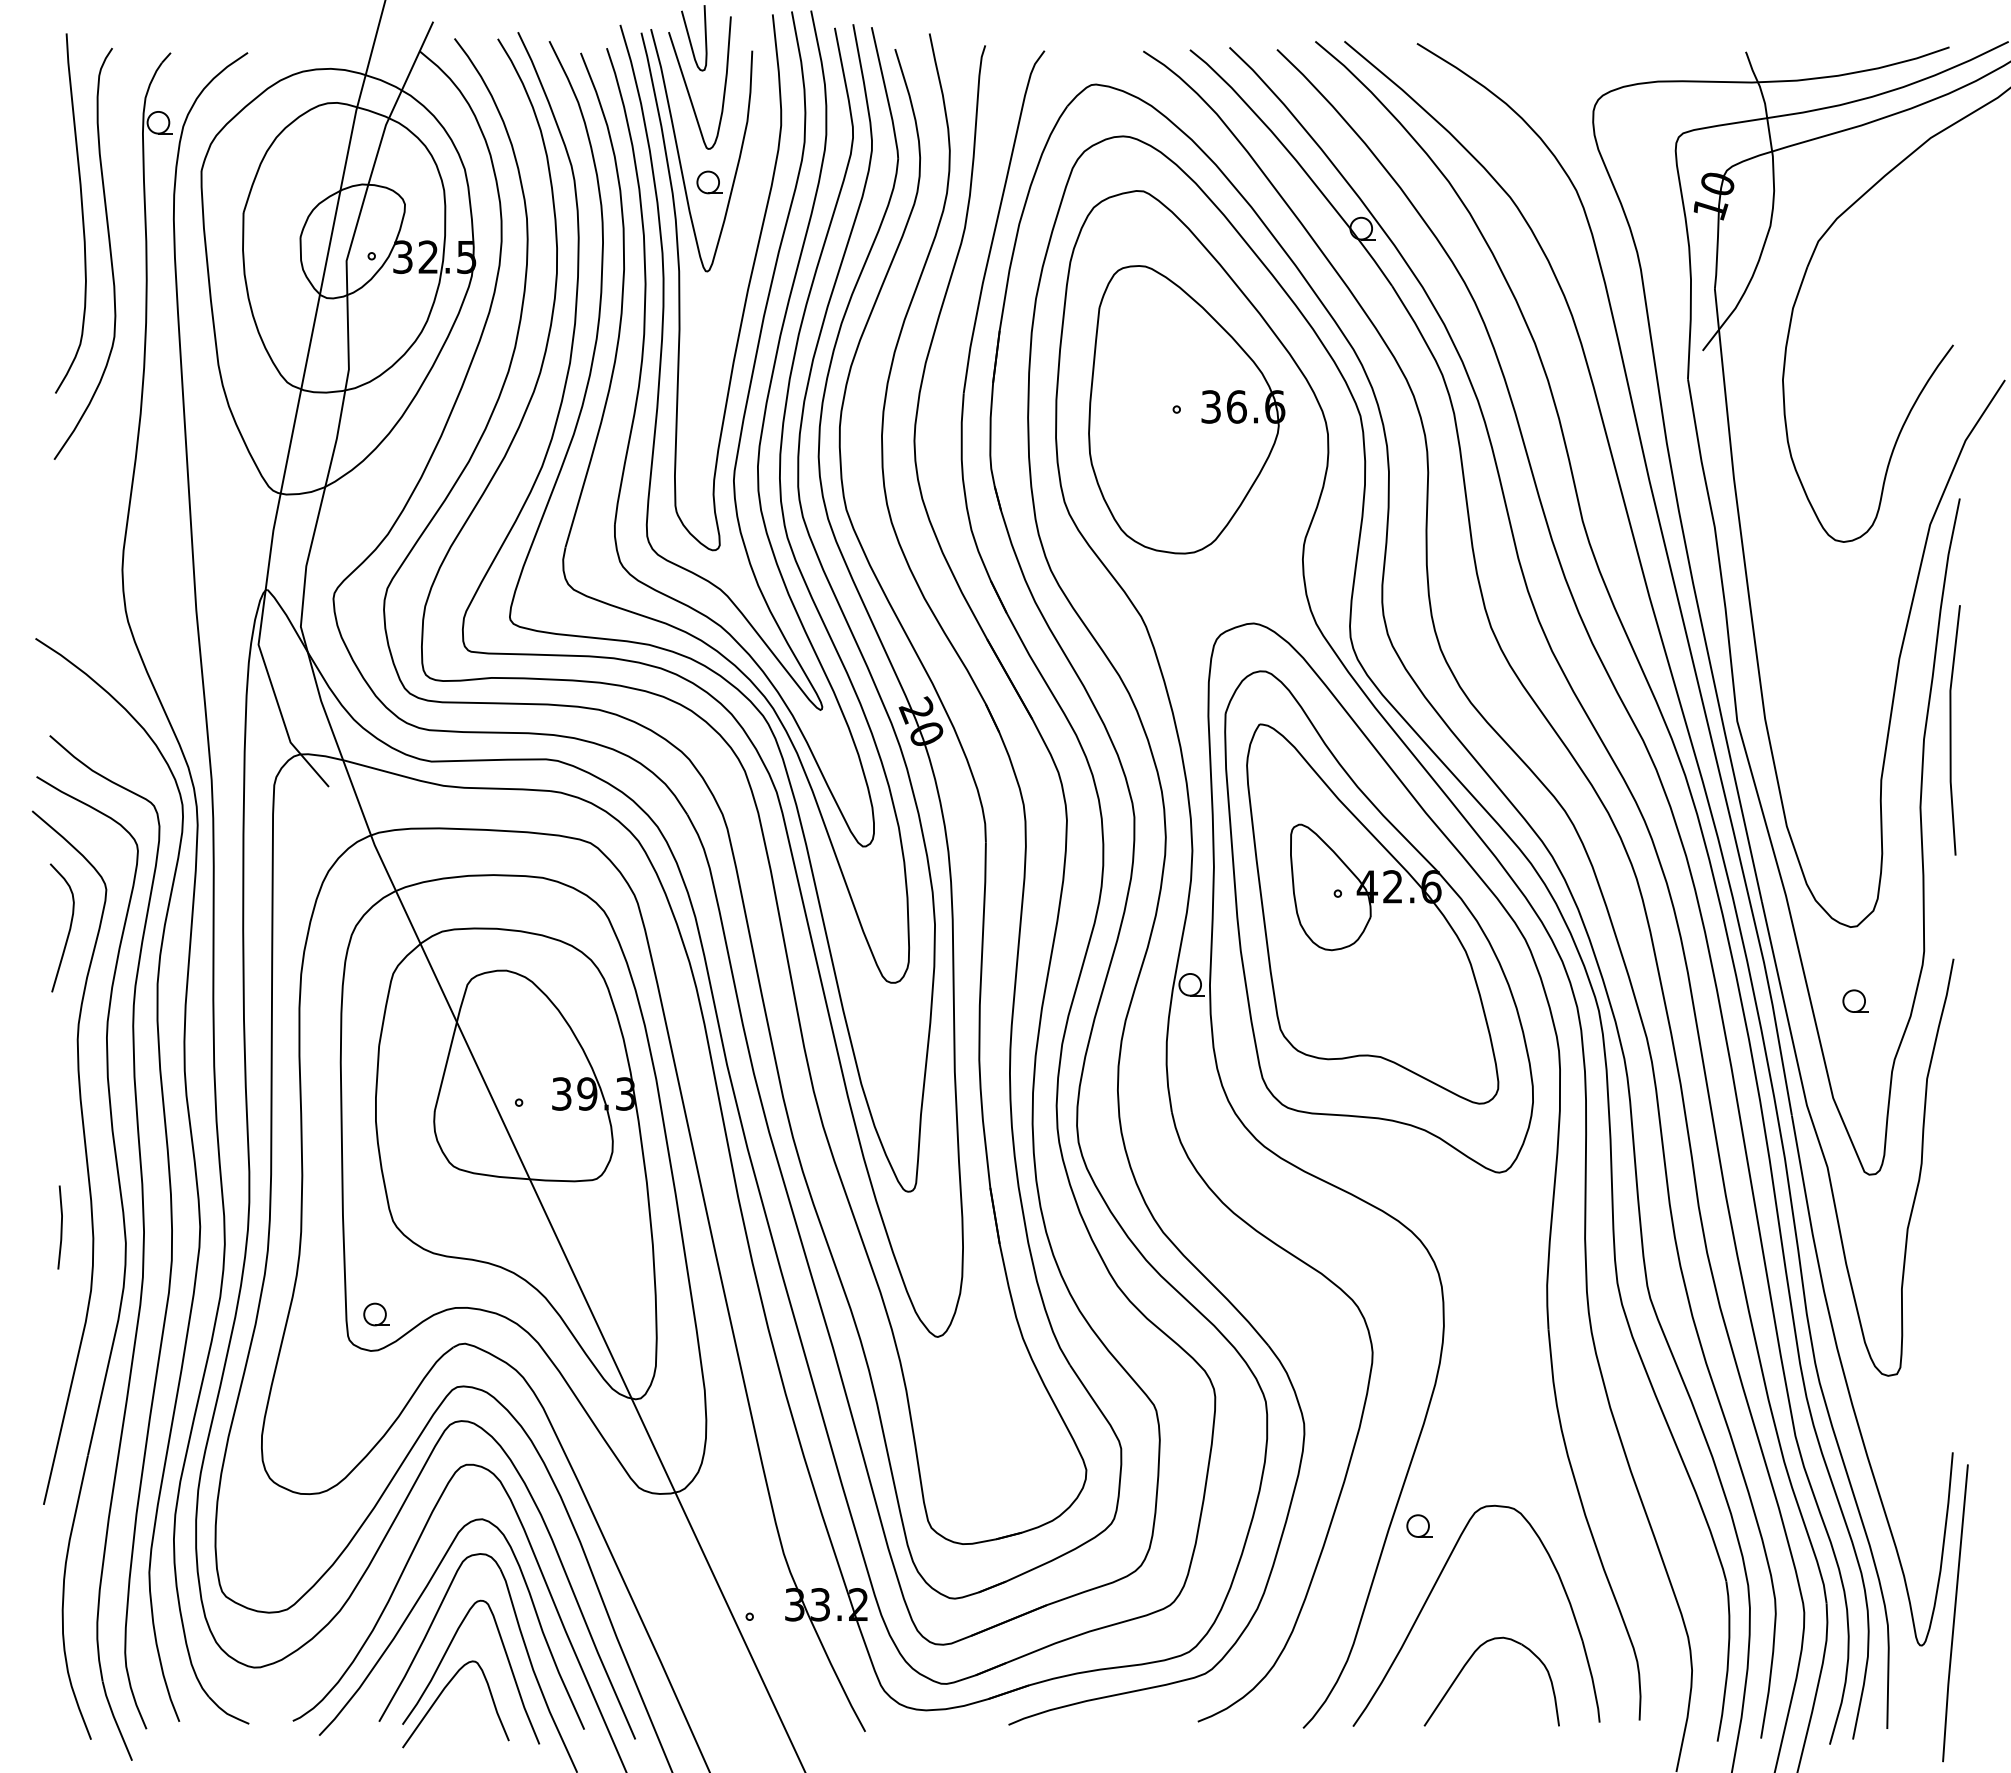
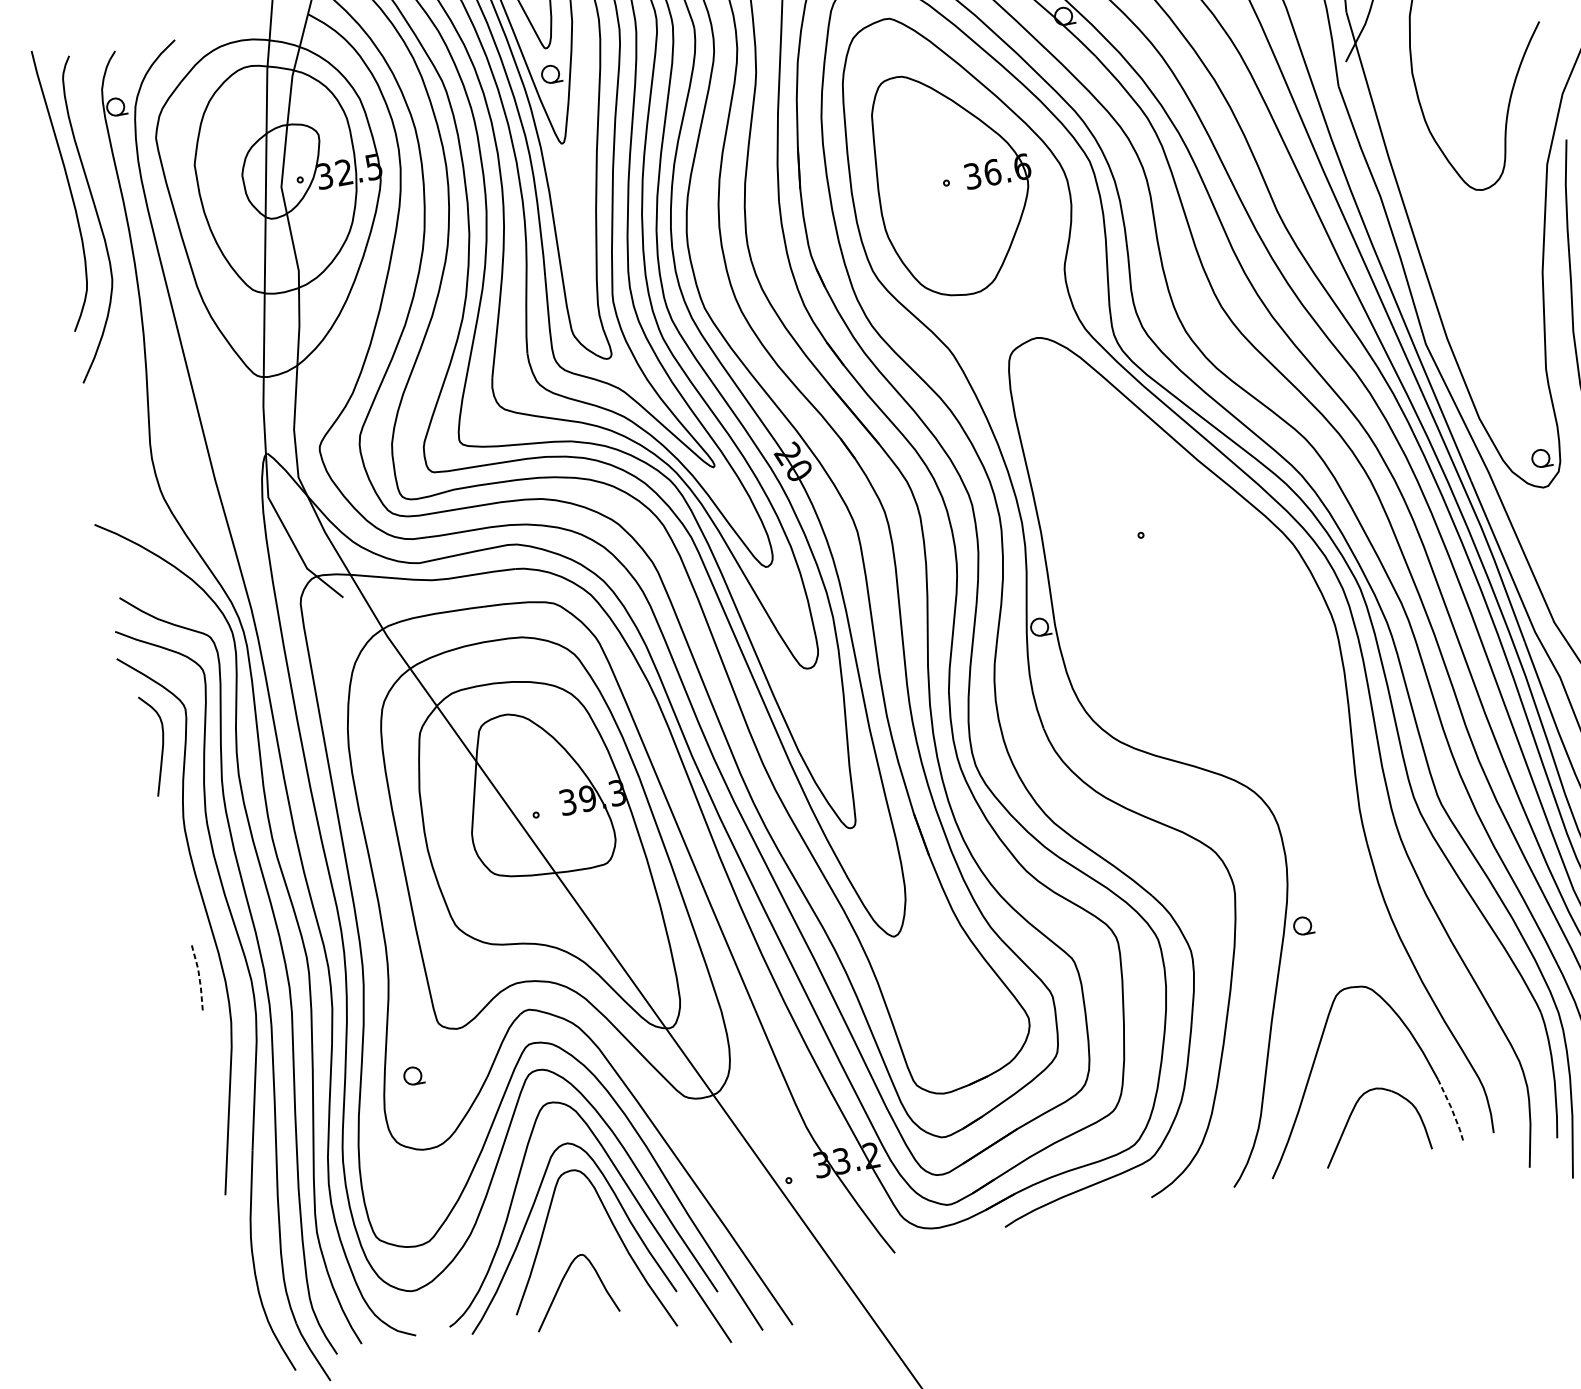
part: (1378, 921) -> (1176, 551), removed
part: (1855, 1000) -> (1541, 457), moved
line: (61, 1227) -> (199, 977), solid -> dashed
part: (376, 1314) -> (413, 1075), moved
part: (1419, 1525) -> (1303, 925), moved
curve: (444, 1657) -> (558, 1256), removed
line: (1592, 1681) -> (1451, 1109), solid -> dashed

